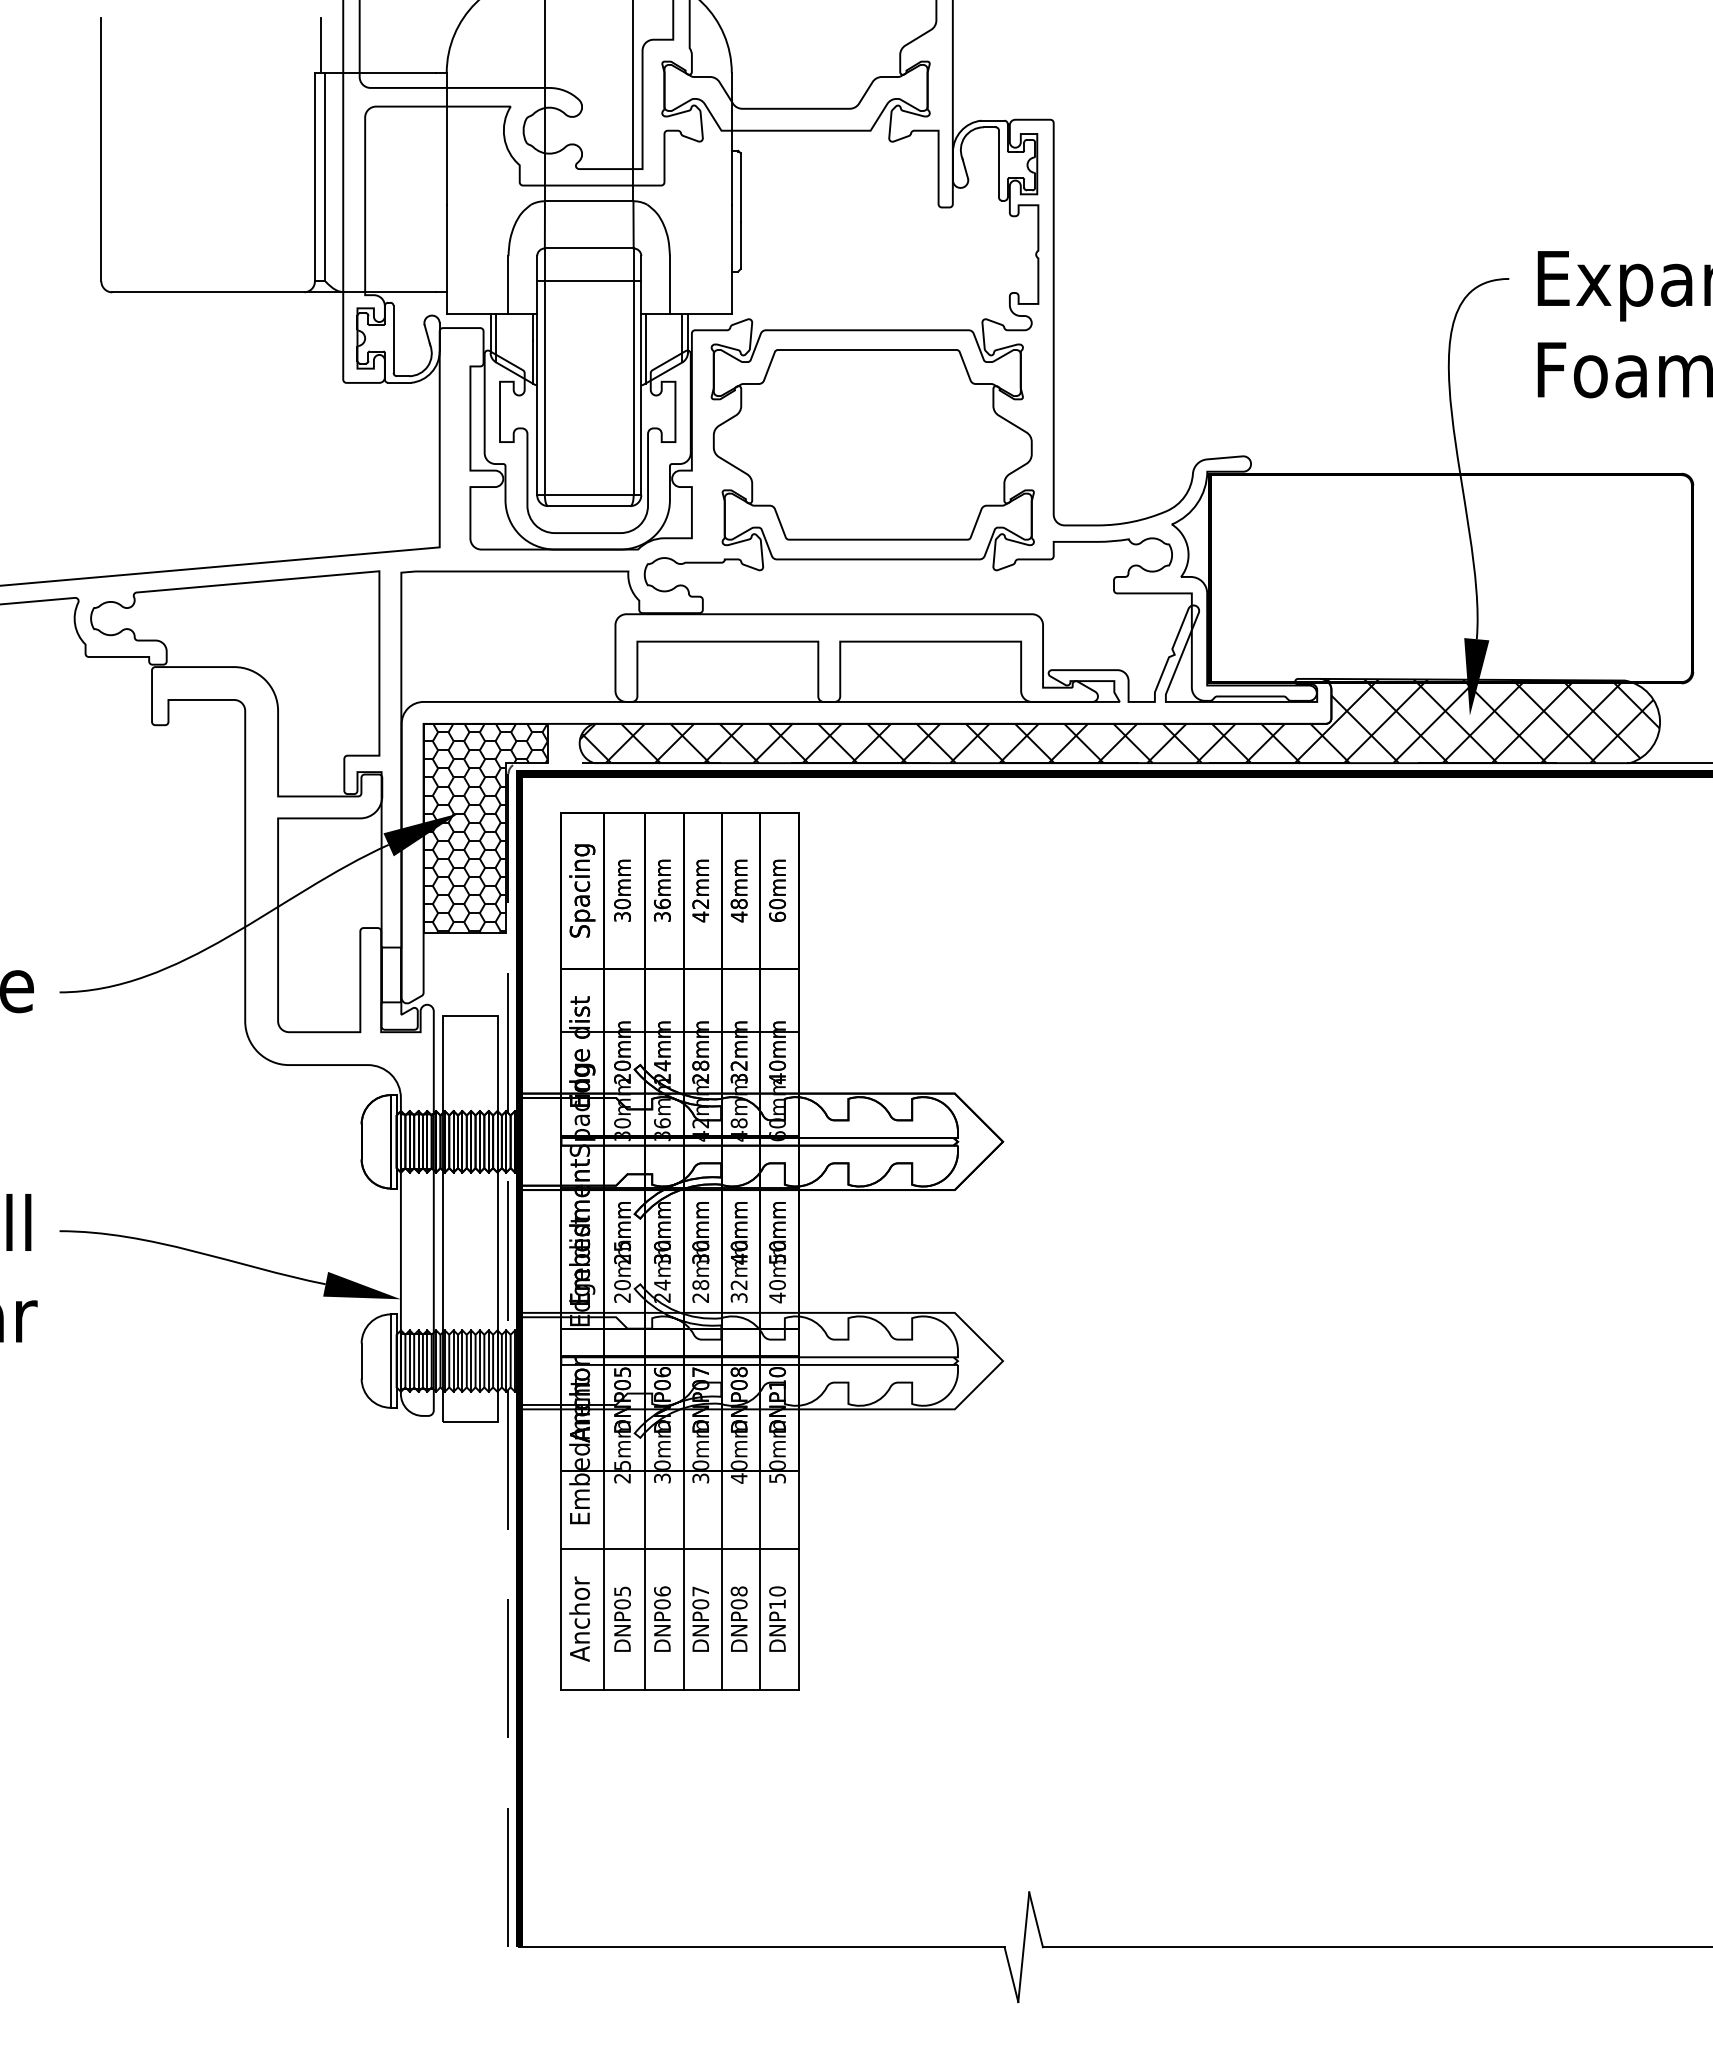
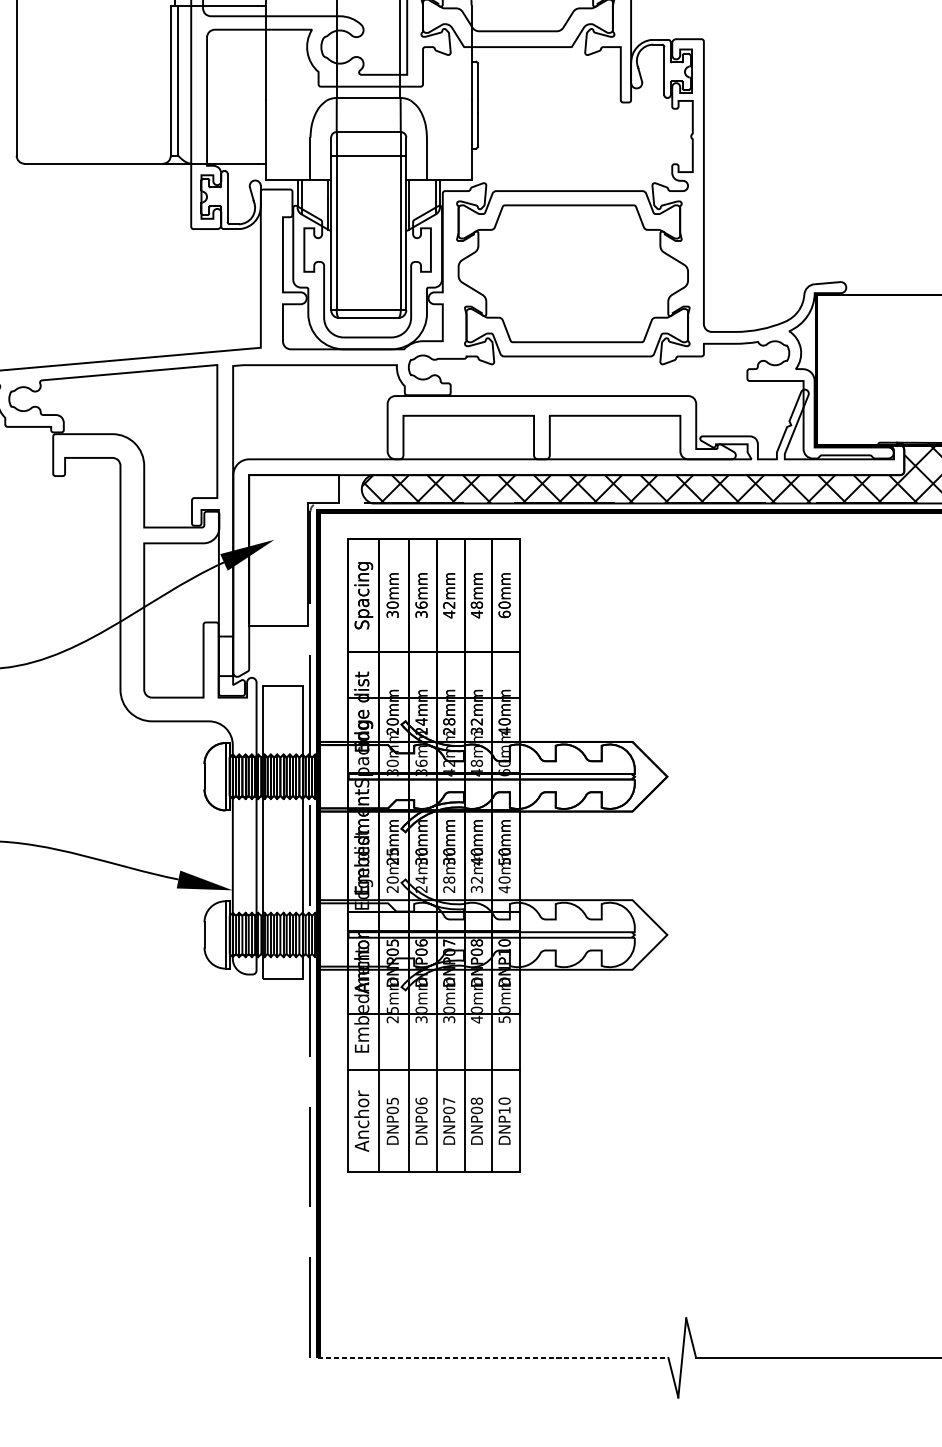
hatch: (485, 827) -> (293, 549), removed
line: (762, 1947) -> (493, 1358), solid -> dashed

